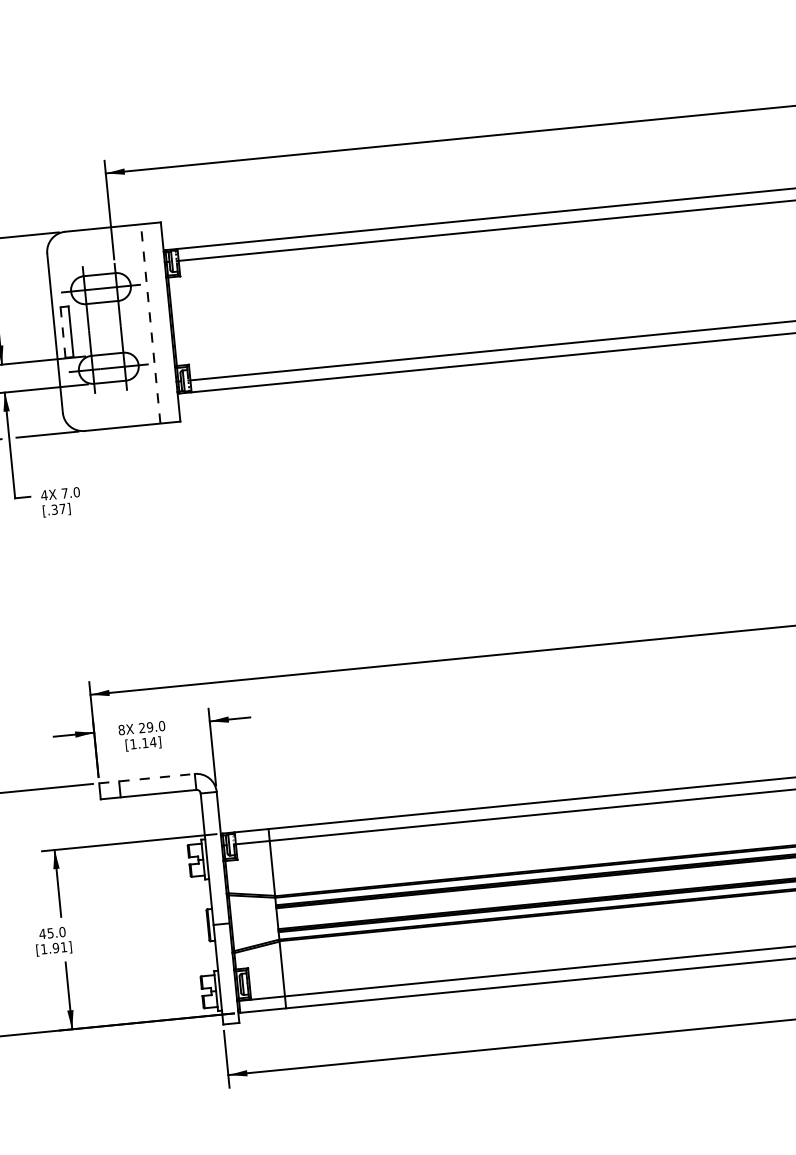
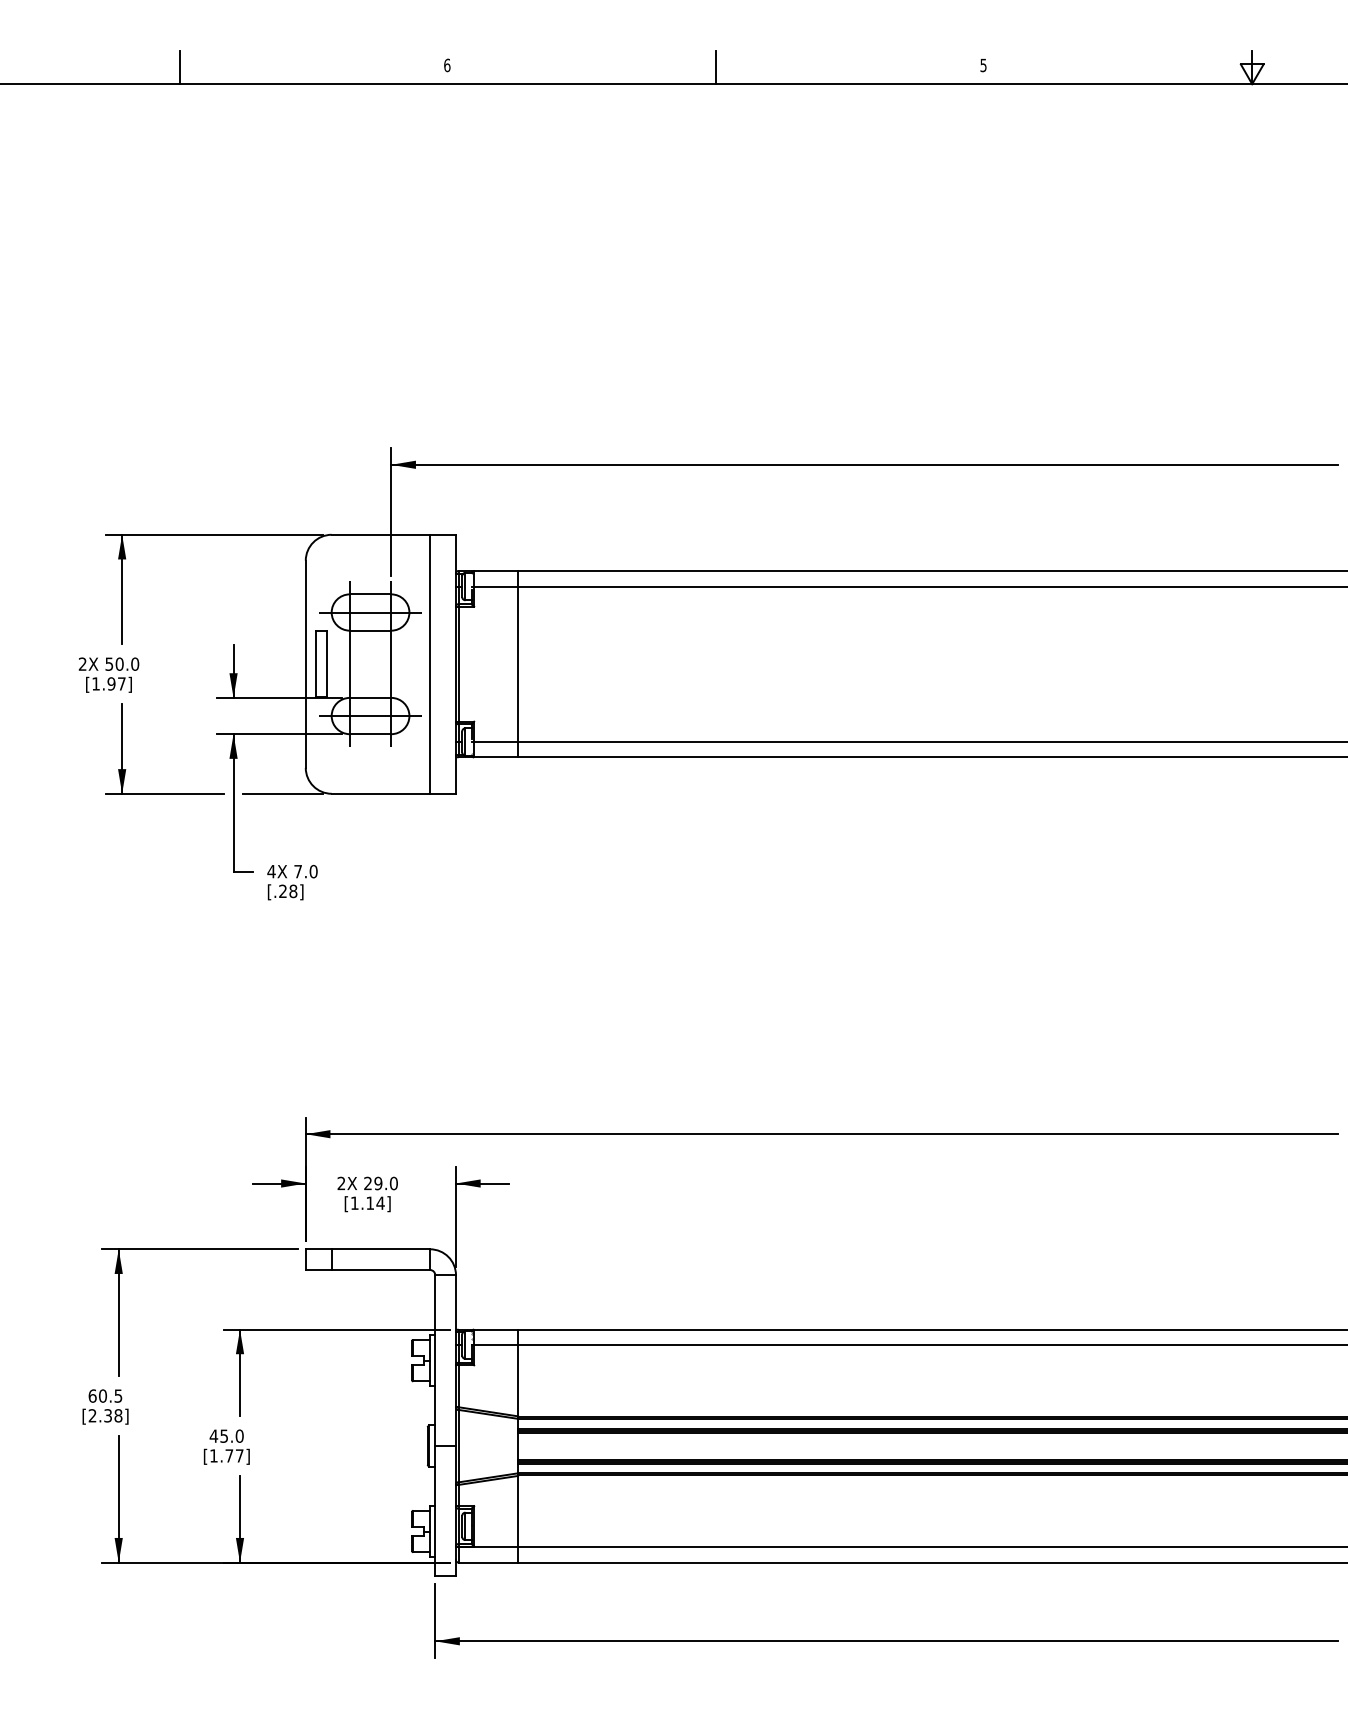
line: (218, 317) -> (518, 664), added
line: (150, 323) -> (430, 663), dashed -> solid
line: (63, 332) -> (316, 664), dashed -> solid
text: (58, 509) -> (288, 891), [.37] -> [.28]
text: (121, 730) -> (341, 1183), 8X -> 2X
line: (147, 778) -> (368, 1249), dashed -> solid
text: (59, 947) -> (234, 1455), [1.91] -> [1.77]

